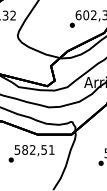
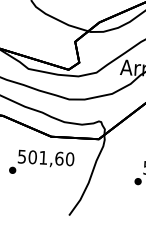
text: (38, 149) -> (51, 157), 582,51 -> 501,60

